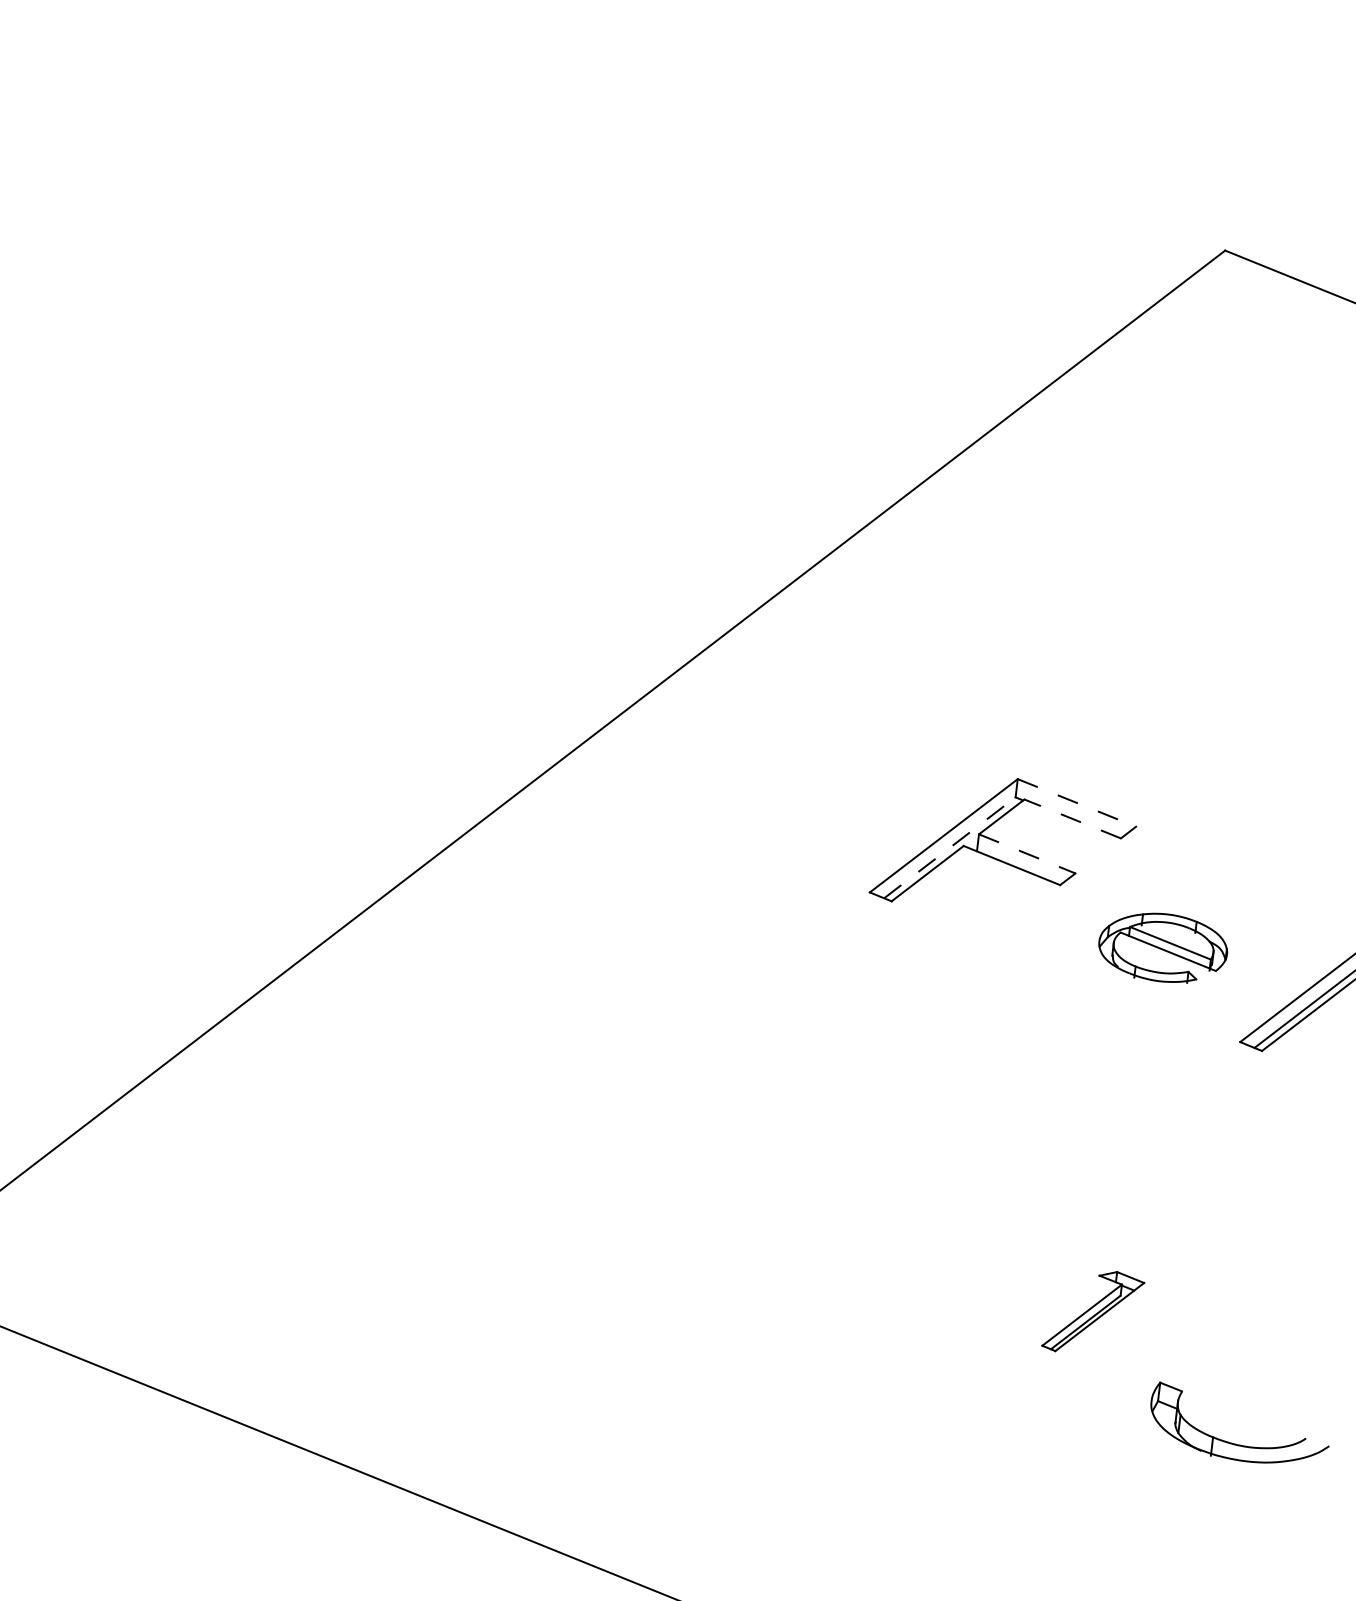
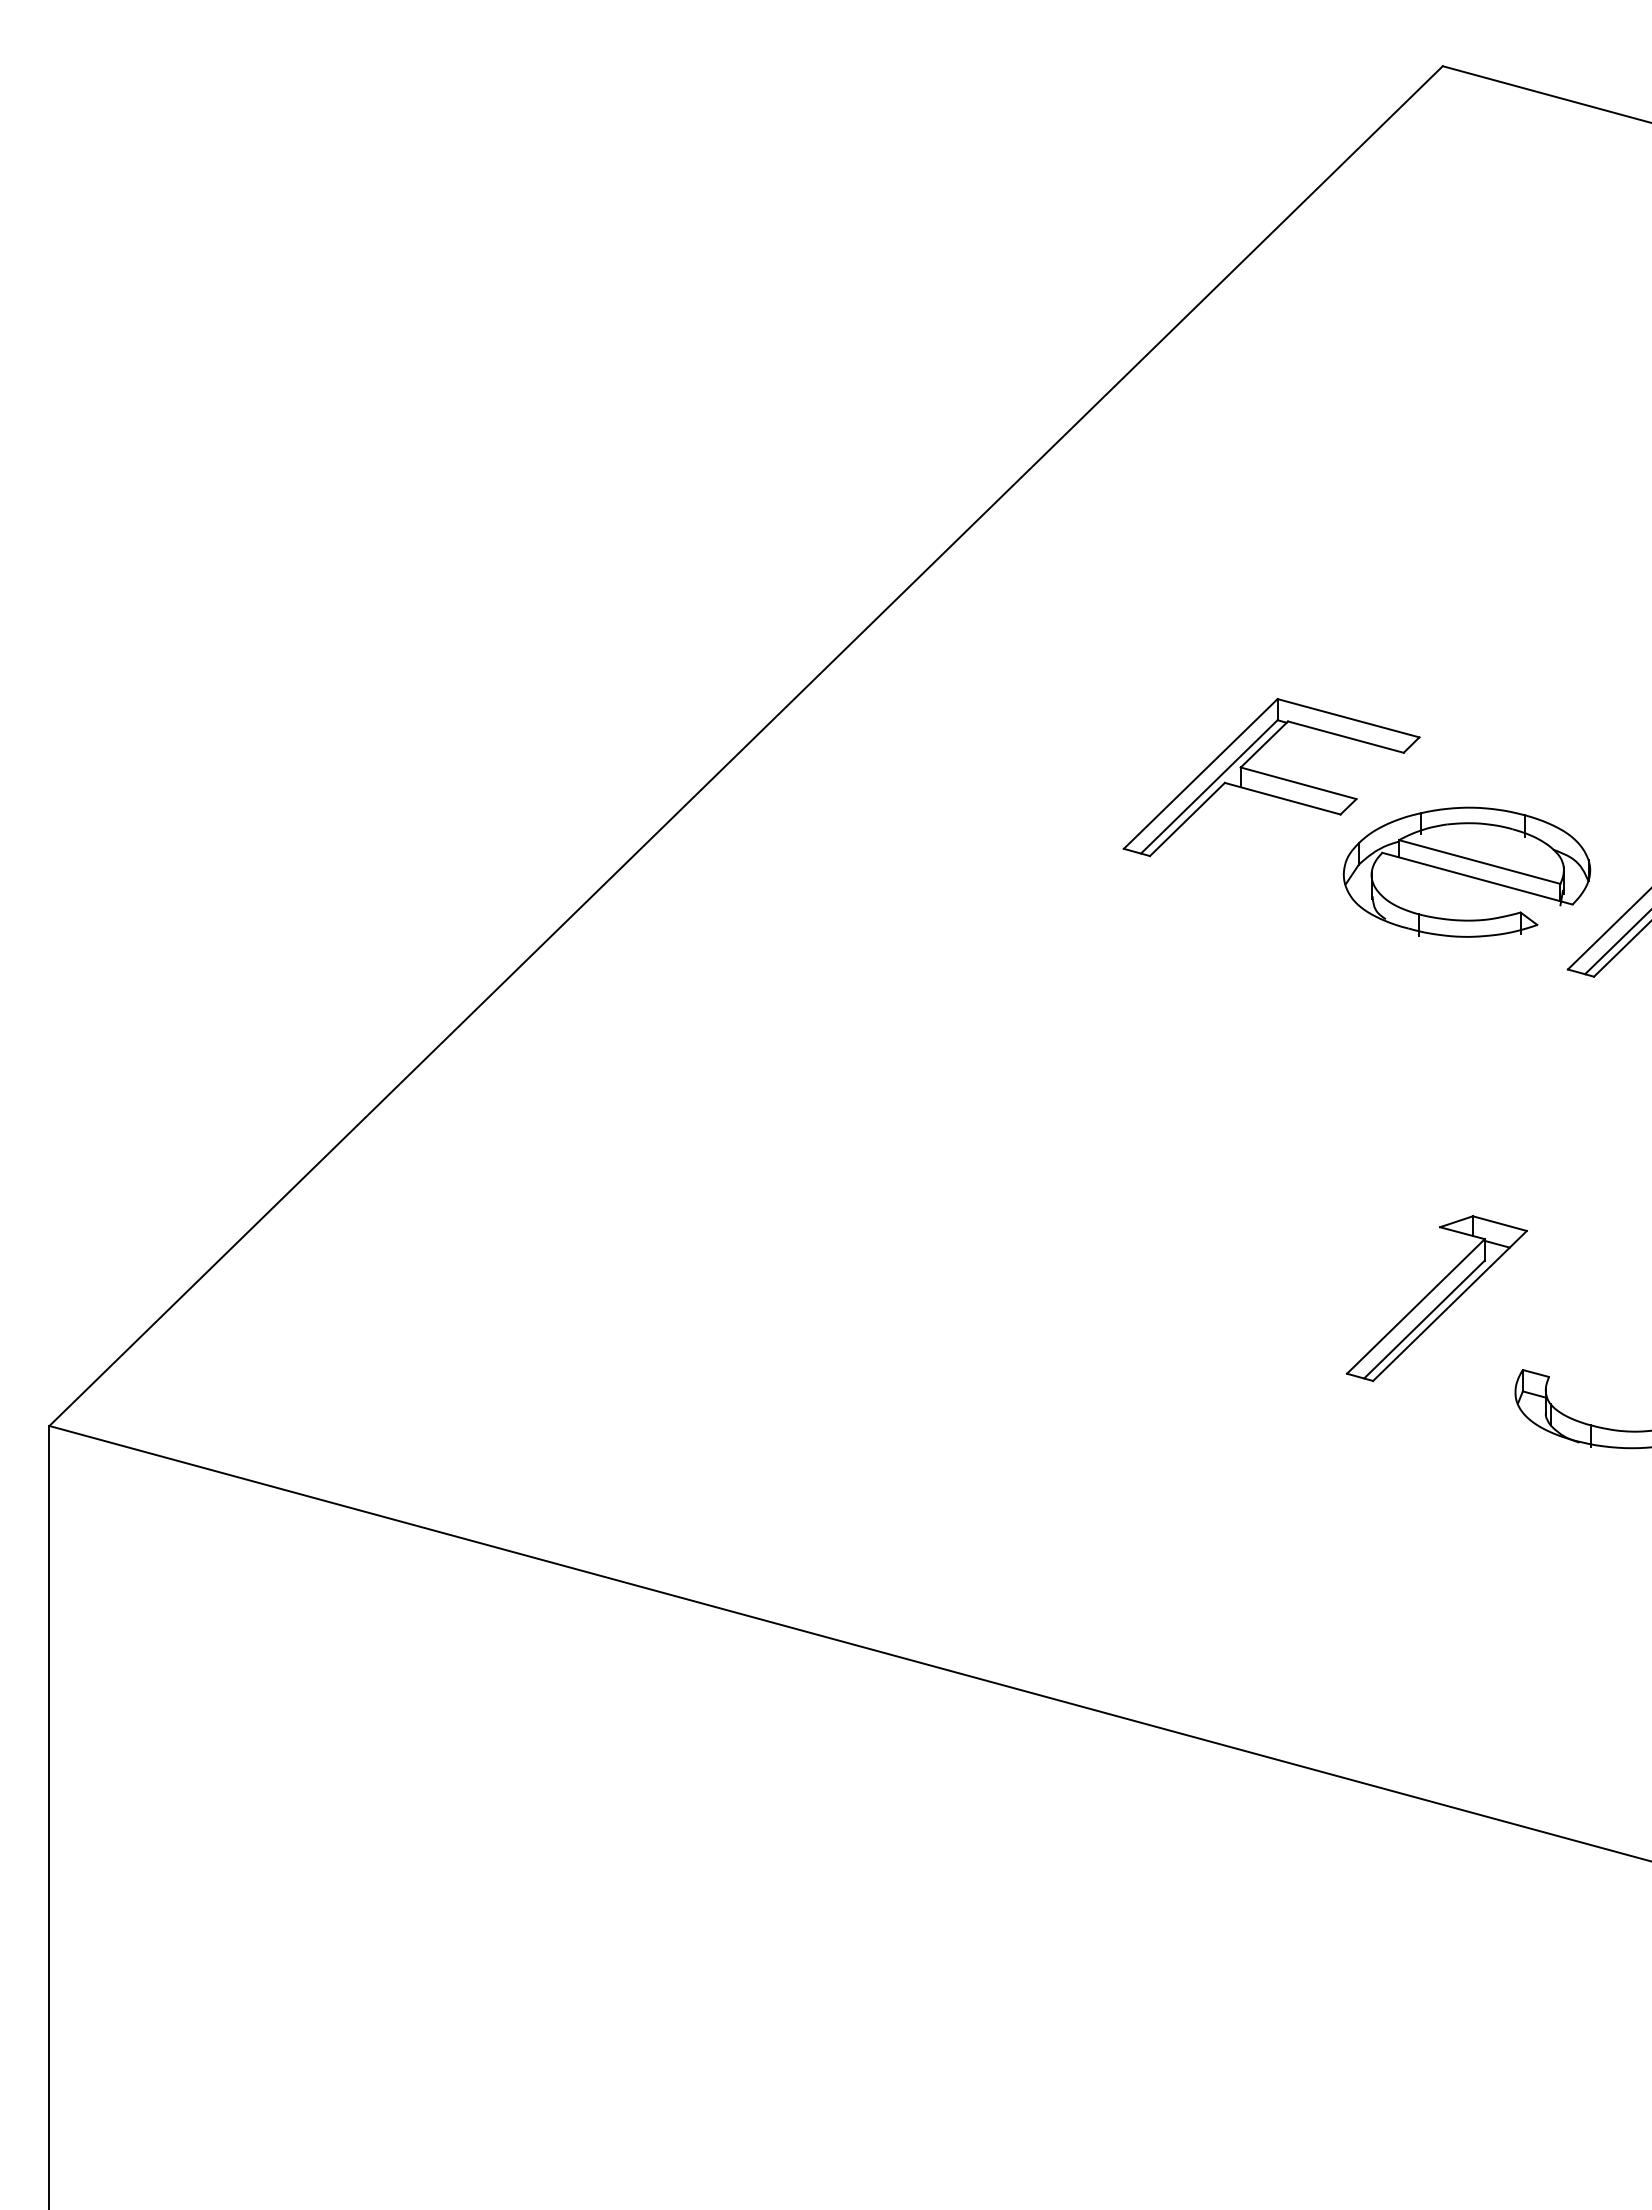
line: (1077, 803) -> (1349, 718), dashed -> solid
line: (1072, 819) -> (1345, 737), dashed -> solid
line: (950, 847) -> (1209, 786), dashed -> solid
line: (1027, 854) -> (1298, 783), dashed -> solid
part: (1162, 947) -> (1466, 871), size x1.67
part: (1093, 1312) -> (1436, 1298), size x1.67

